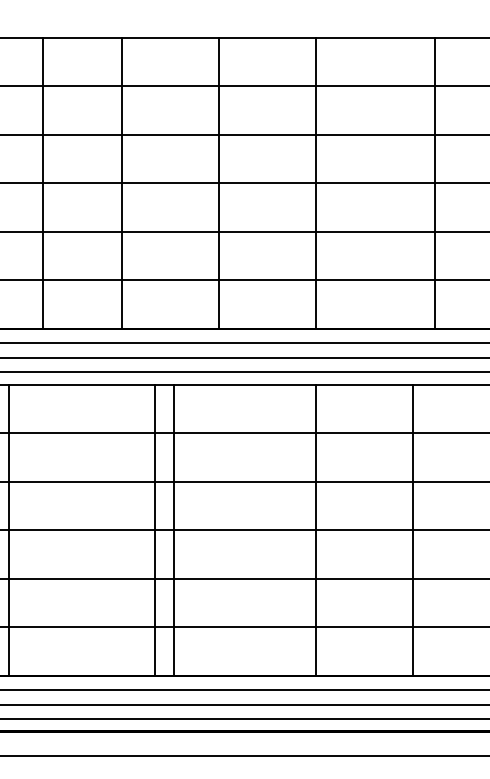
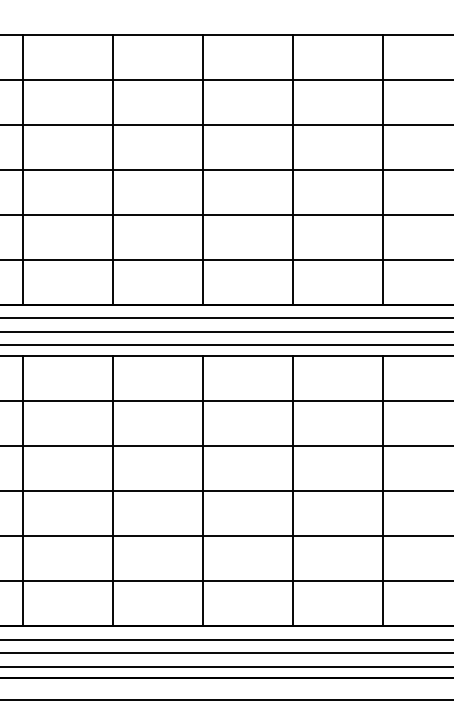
line: (43, 182) -> (23, 169), moved
line: (435, 182) -> (383, 169), moved
line: (9, 529) -> (23, 490), moved
line: (155, 529) -> (113, 490), moved
line: (174, 529) -> (203, 490), moved

